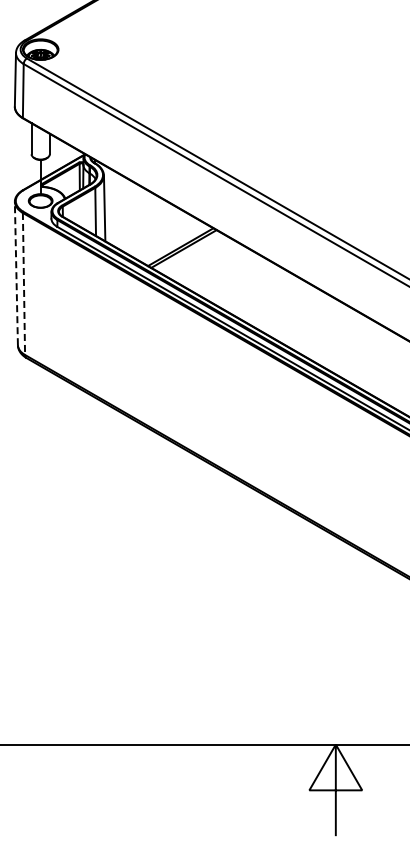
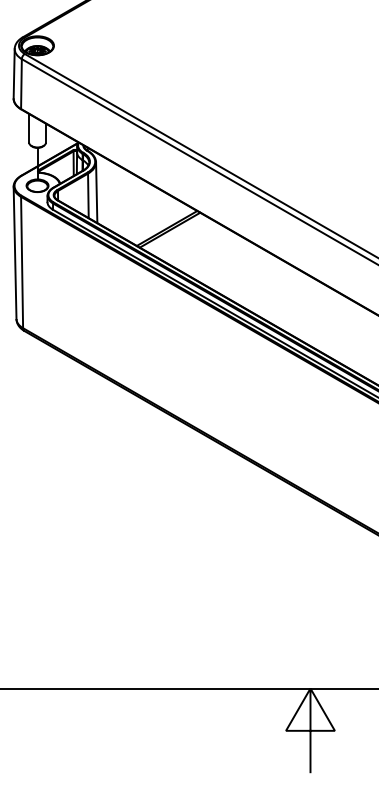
line: (16, 273) -> (15, 252), dashed -> solid
line: (23, 284) -> (21, 263), dashed -> solid

